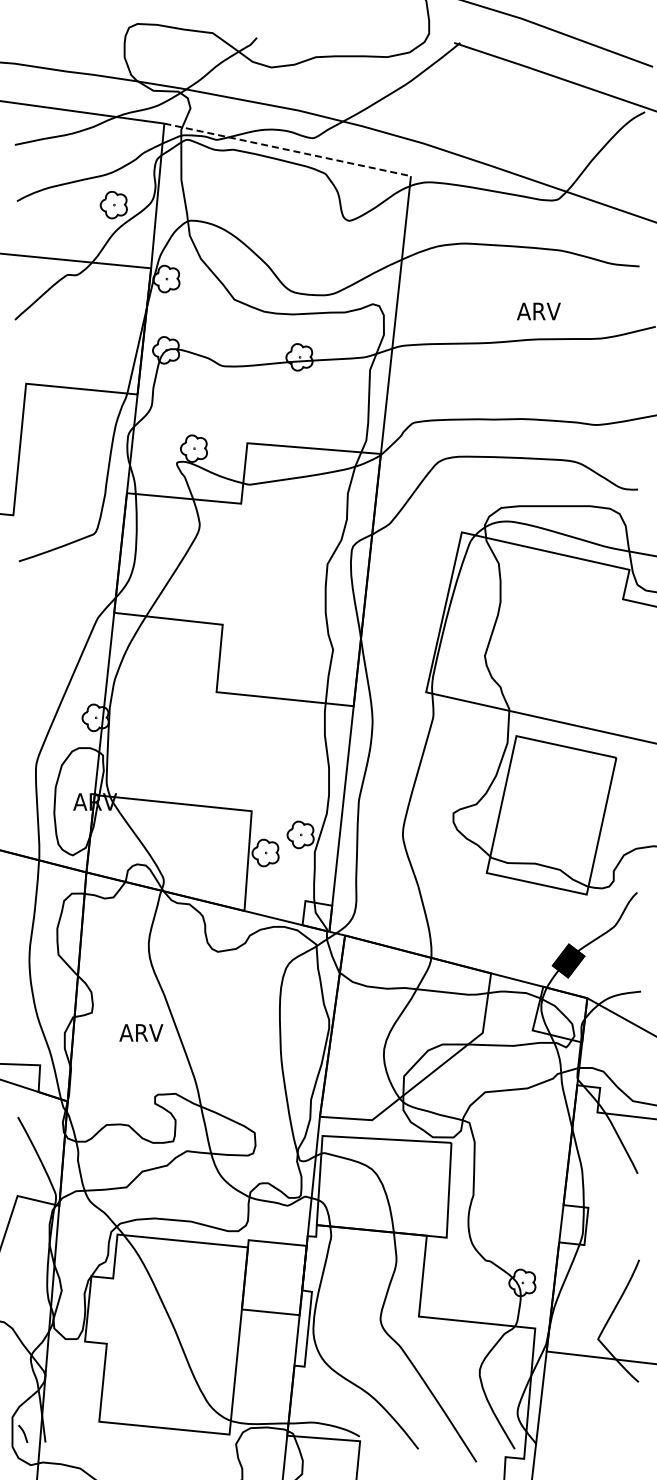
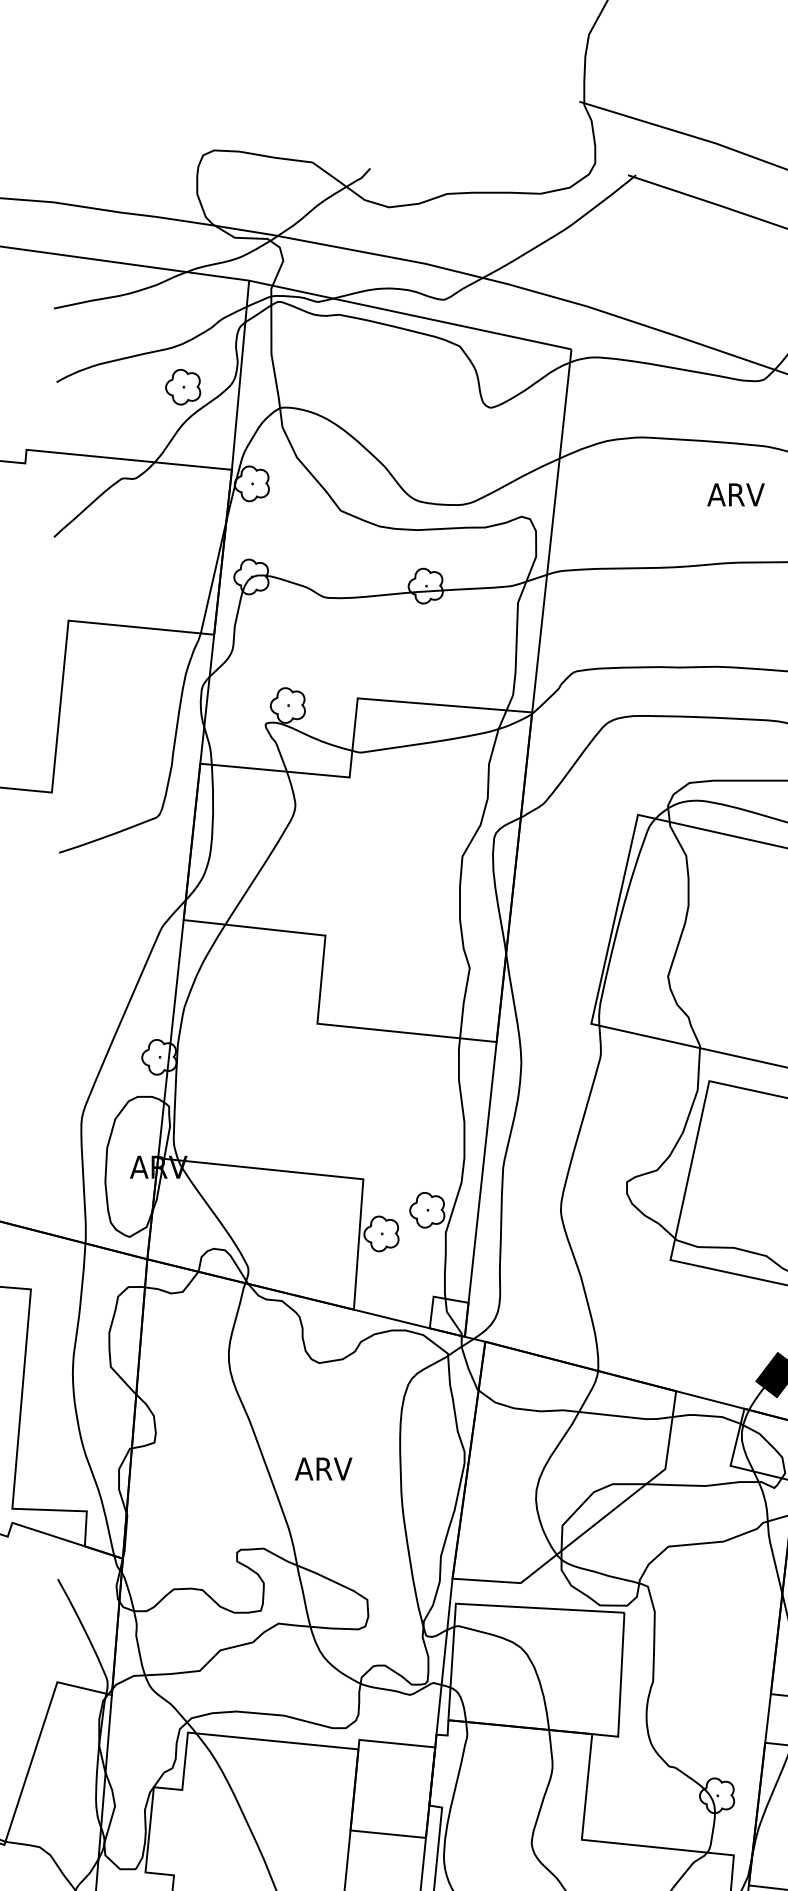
line: (288, 149) -> (411, 314), dashed -> solid
text: (538, 311) -> (735, 494), moved
text: (141, 1032) -> (323, 1468), moved

